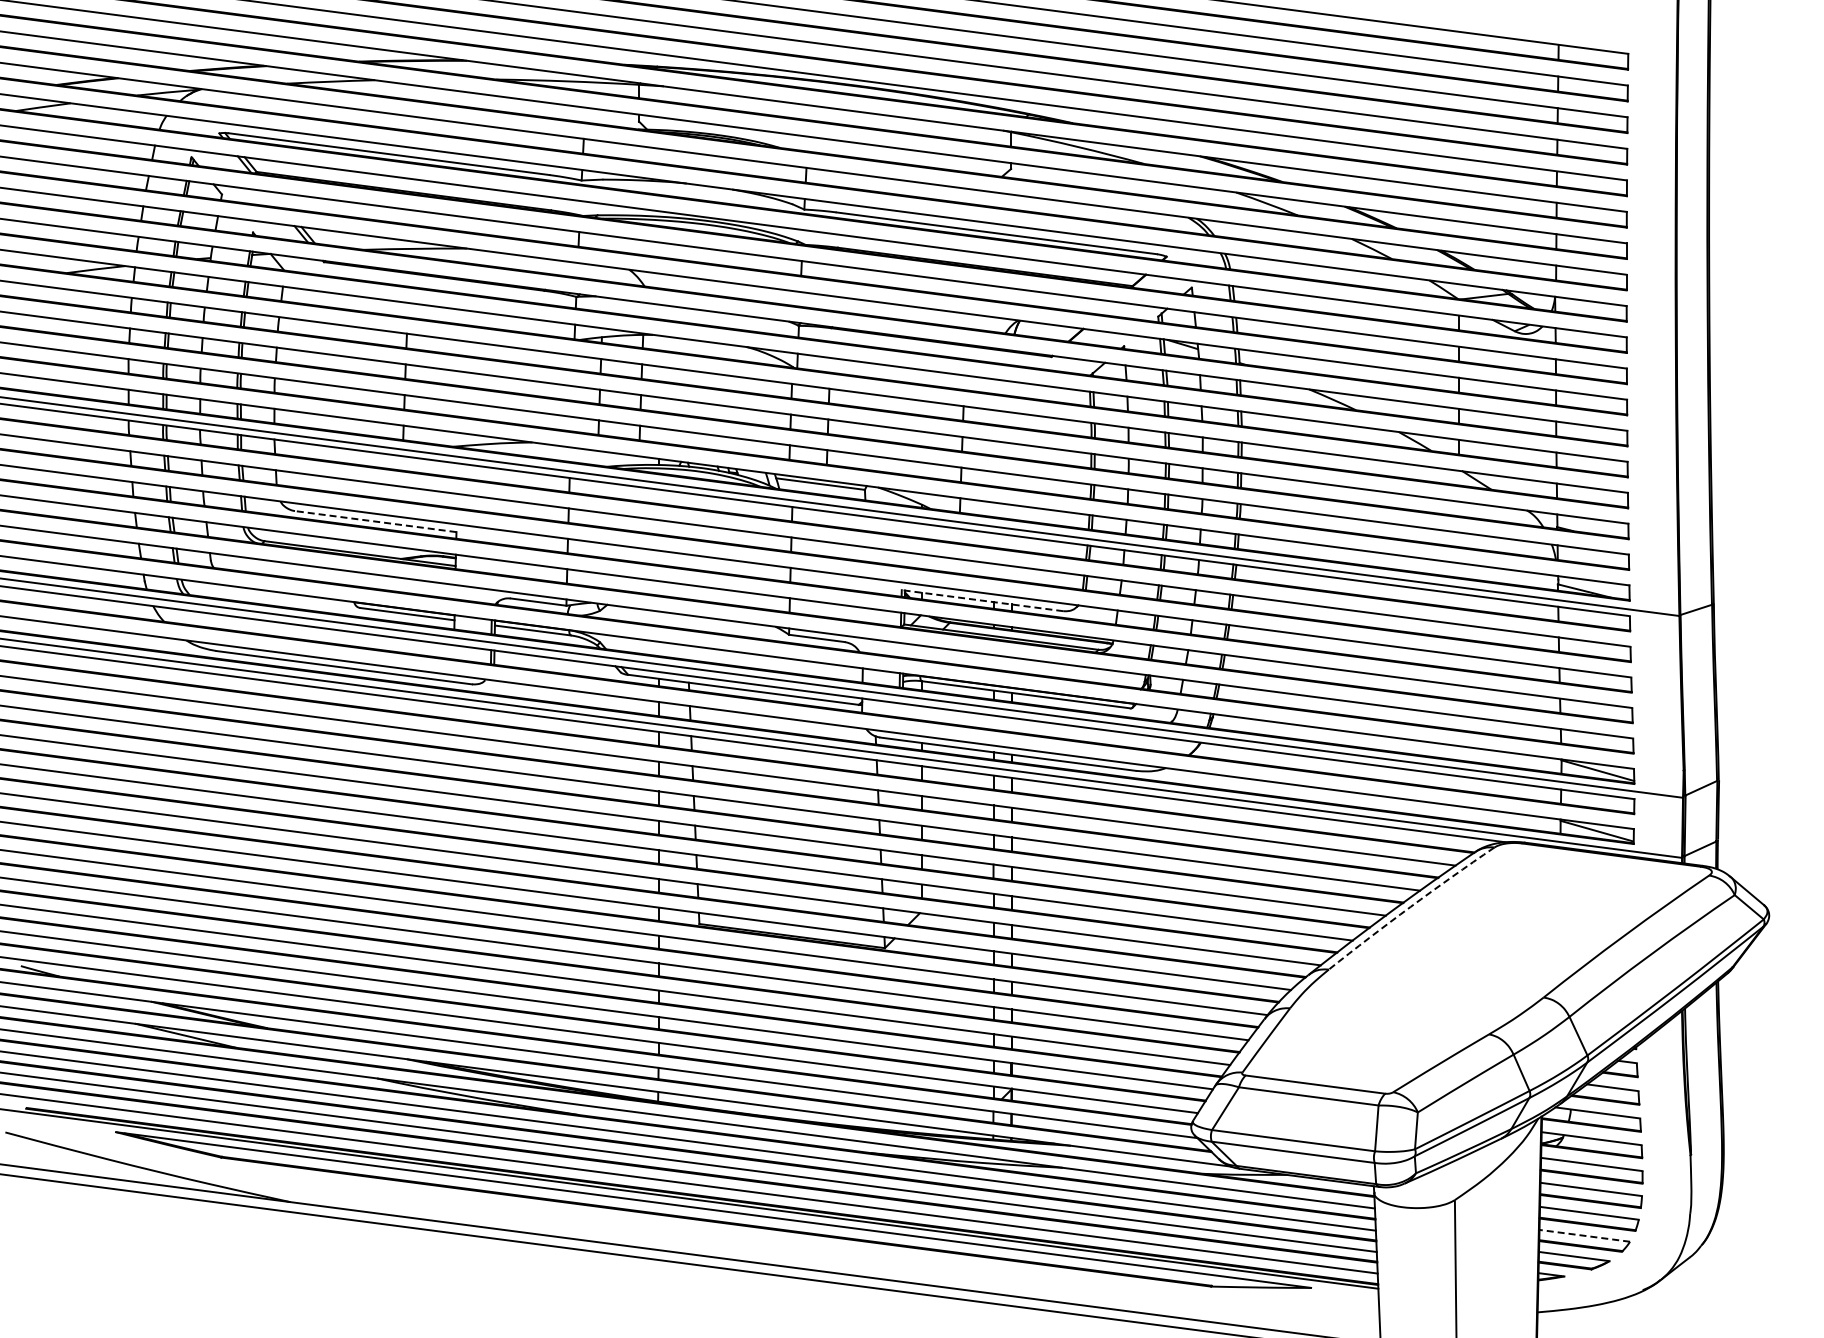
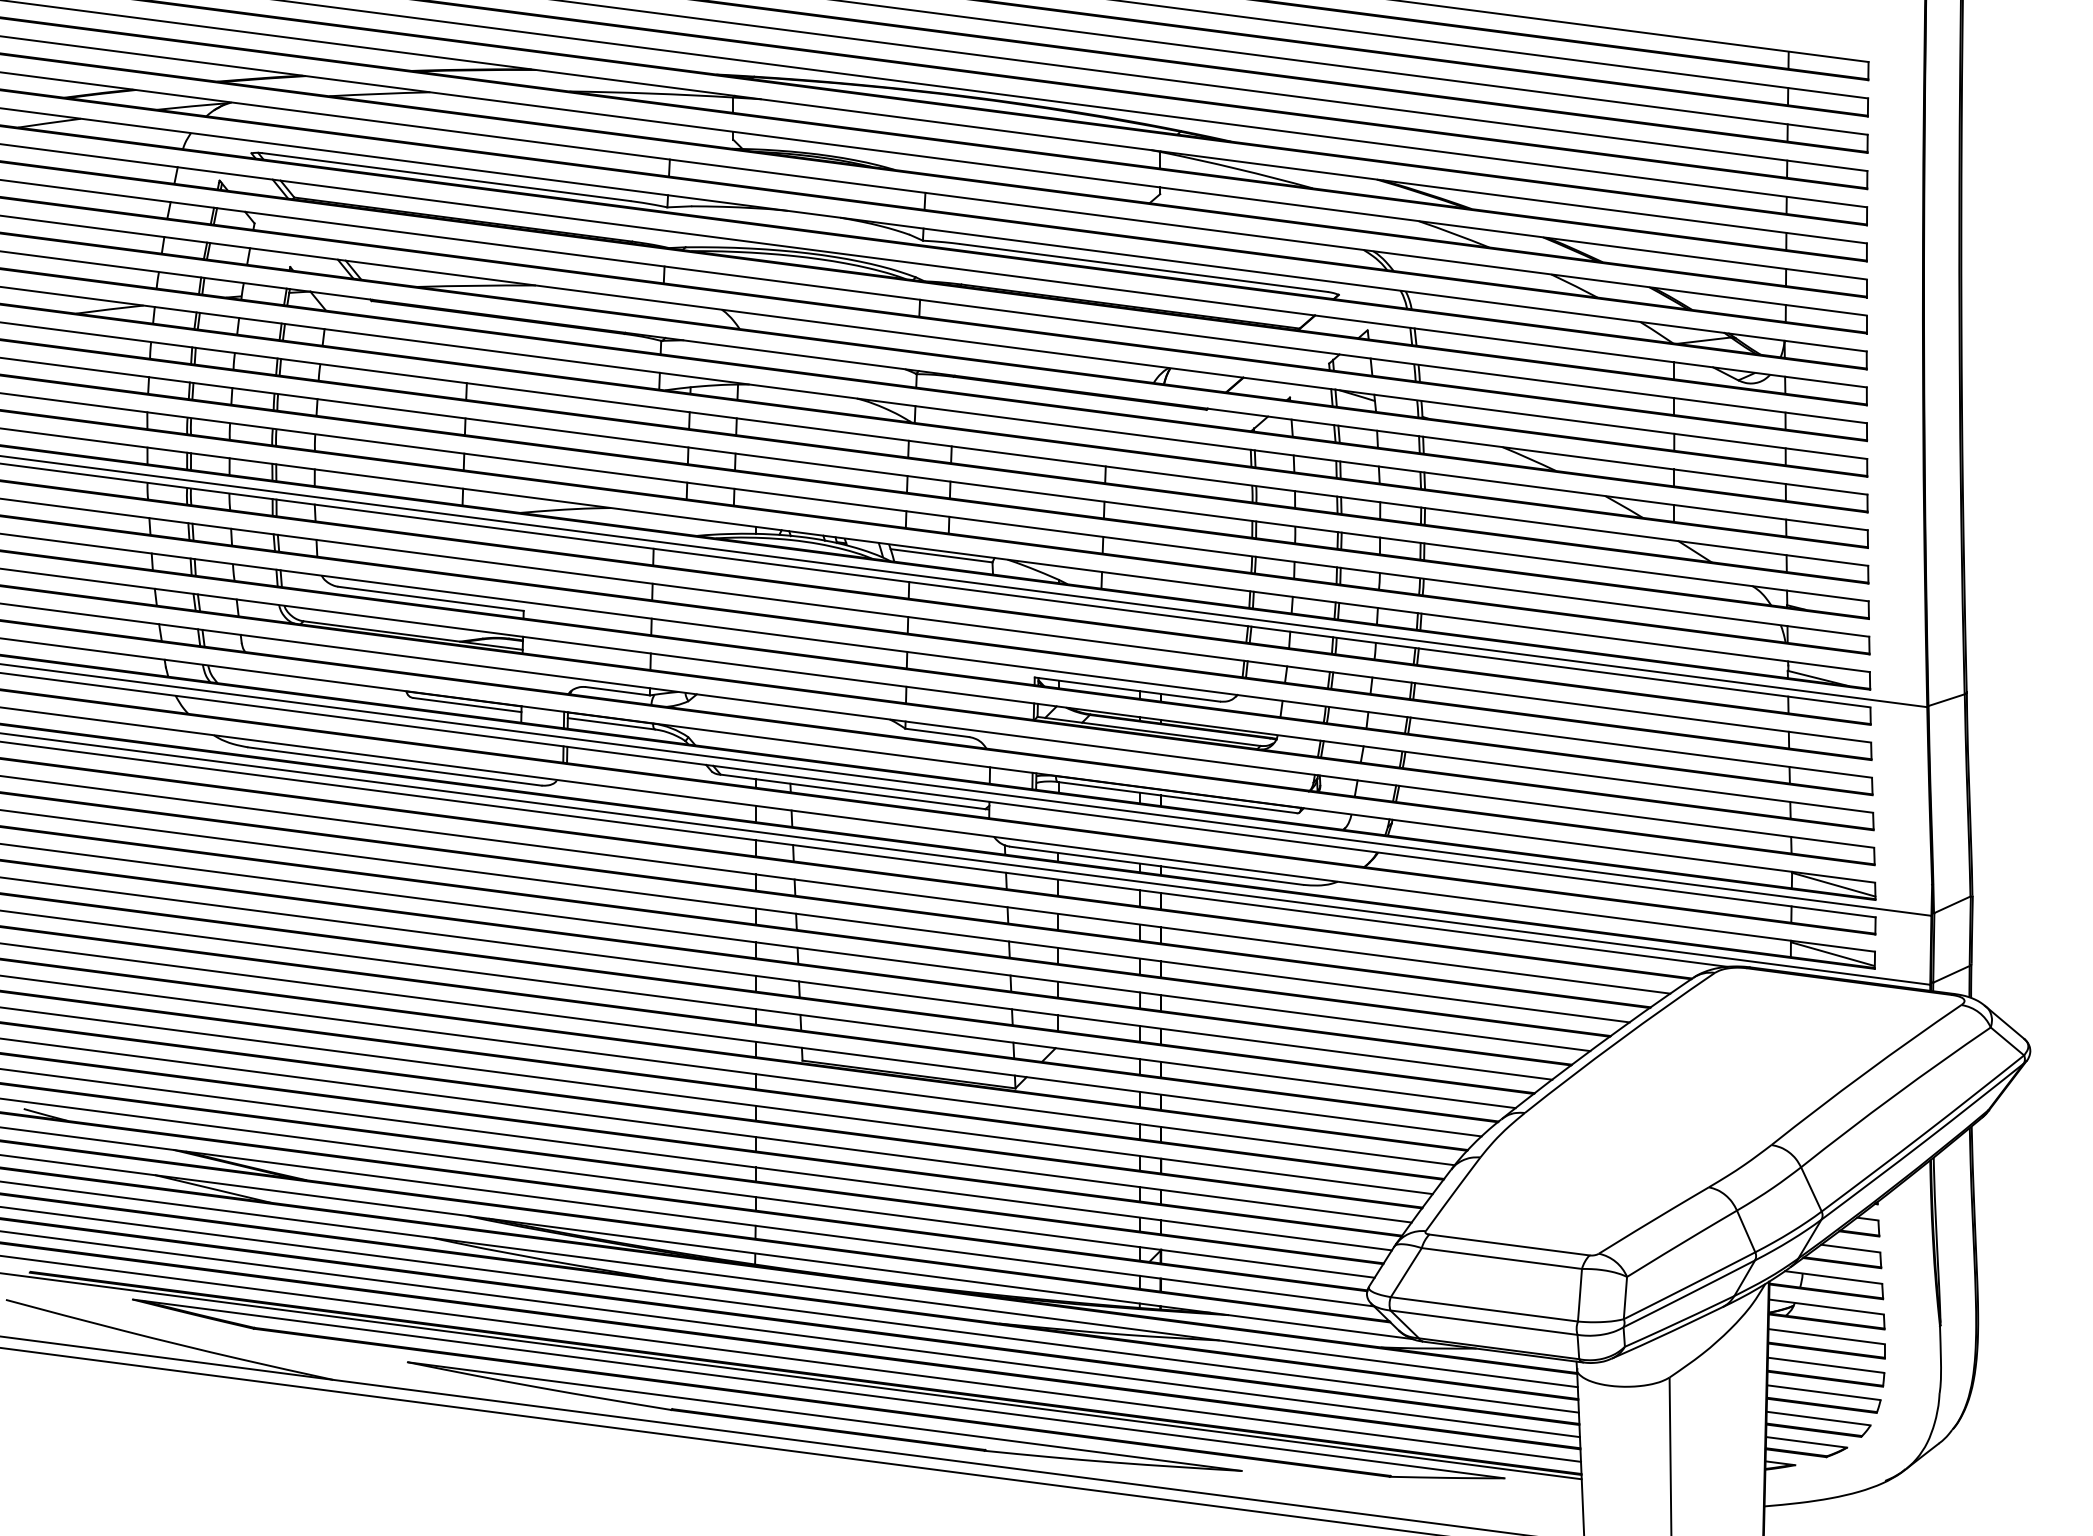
line: (375, 521) -> (430, 598), dashed -> solid
line: (982, 600) -> (1127, 689), dashed -> solid
arc: (1410, 907) -> (1618, 1041), dashed -> solid
part: (718, 1233) -> (824, 1415), added
line: (1584, 1235) -> (1818, 1418), dashed -> solid

